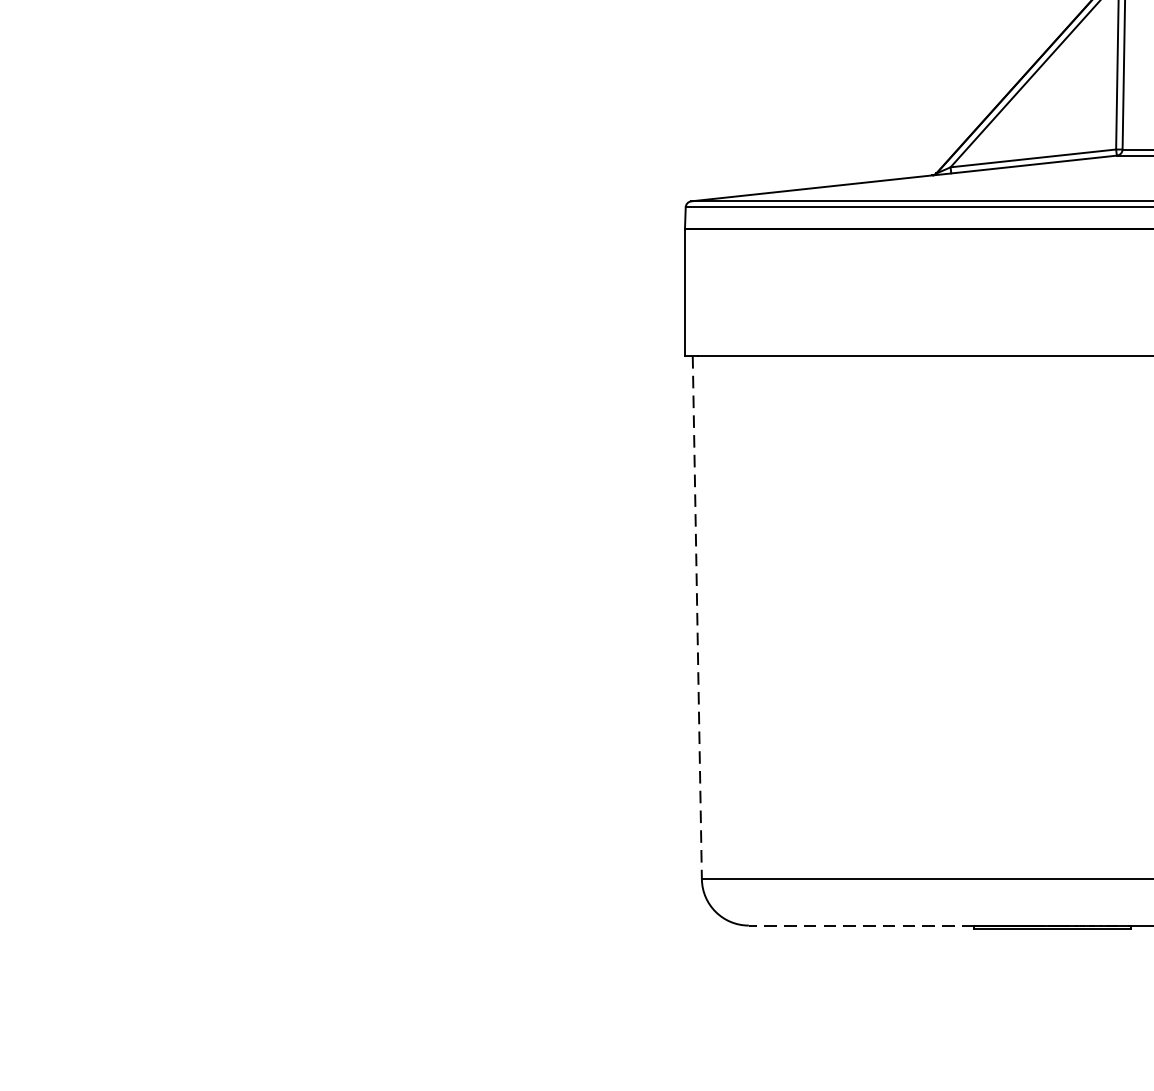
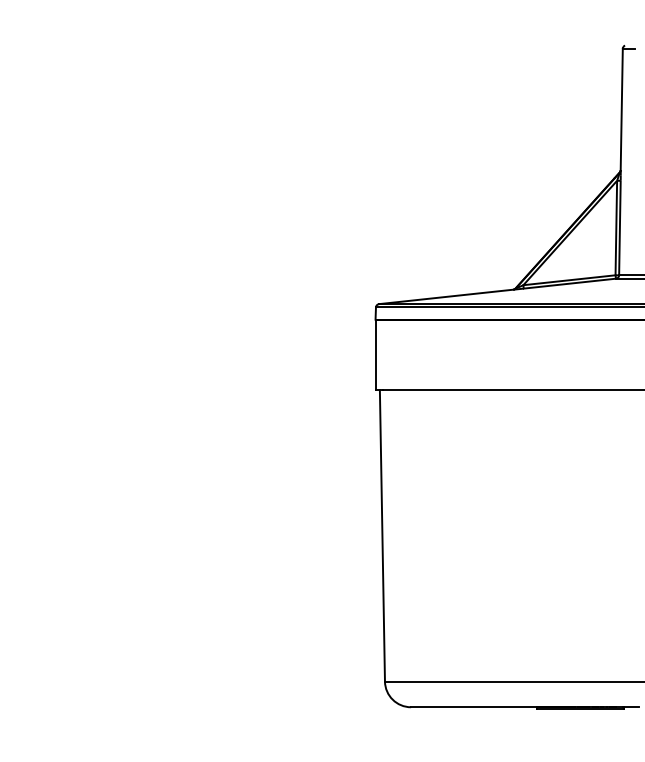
line: (697, 617) -> (382, 535), dashed -> solid
line: (860, 926) -> (473, 707), dashed -> solid

